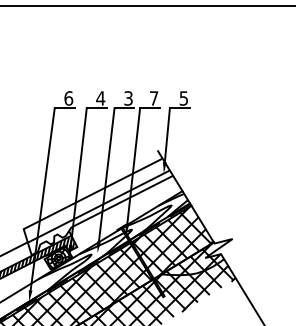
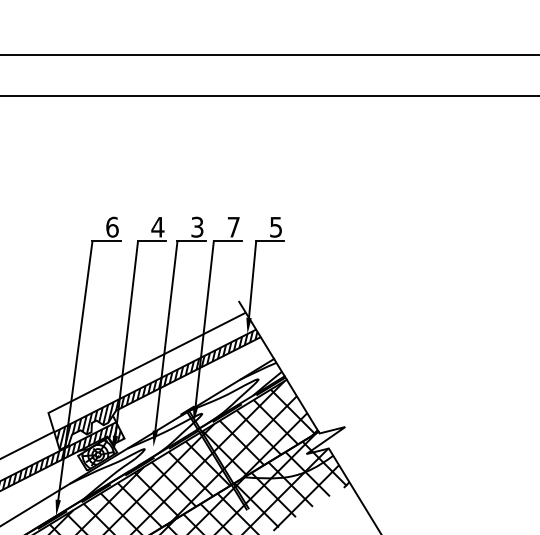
hatch: (99, 213) -> (155, 390), added

